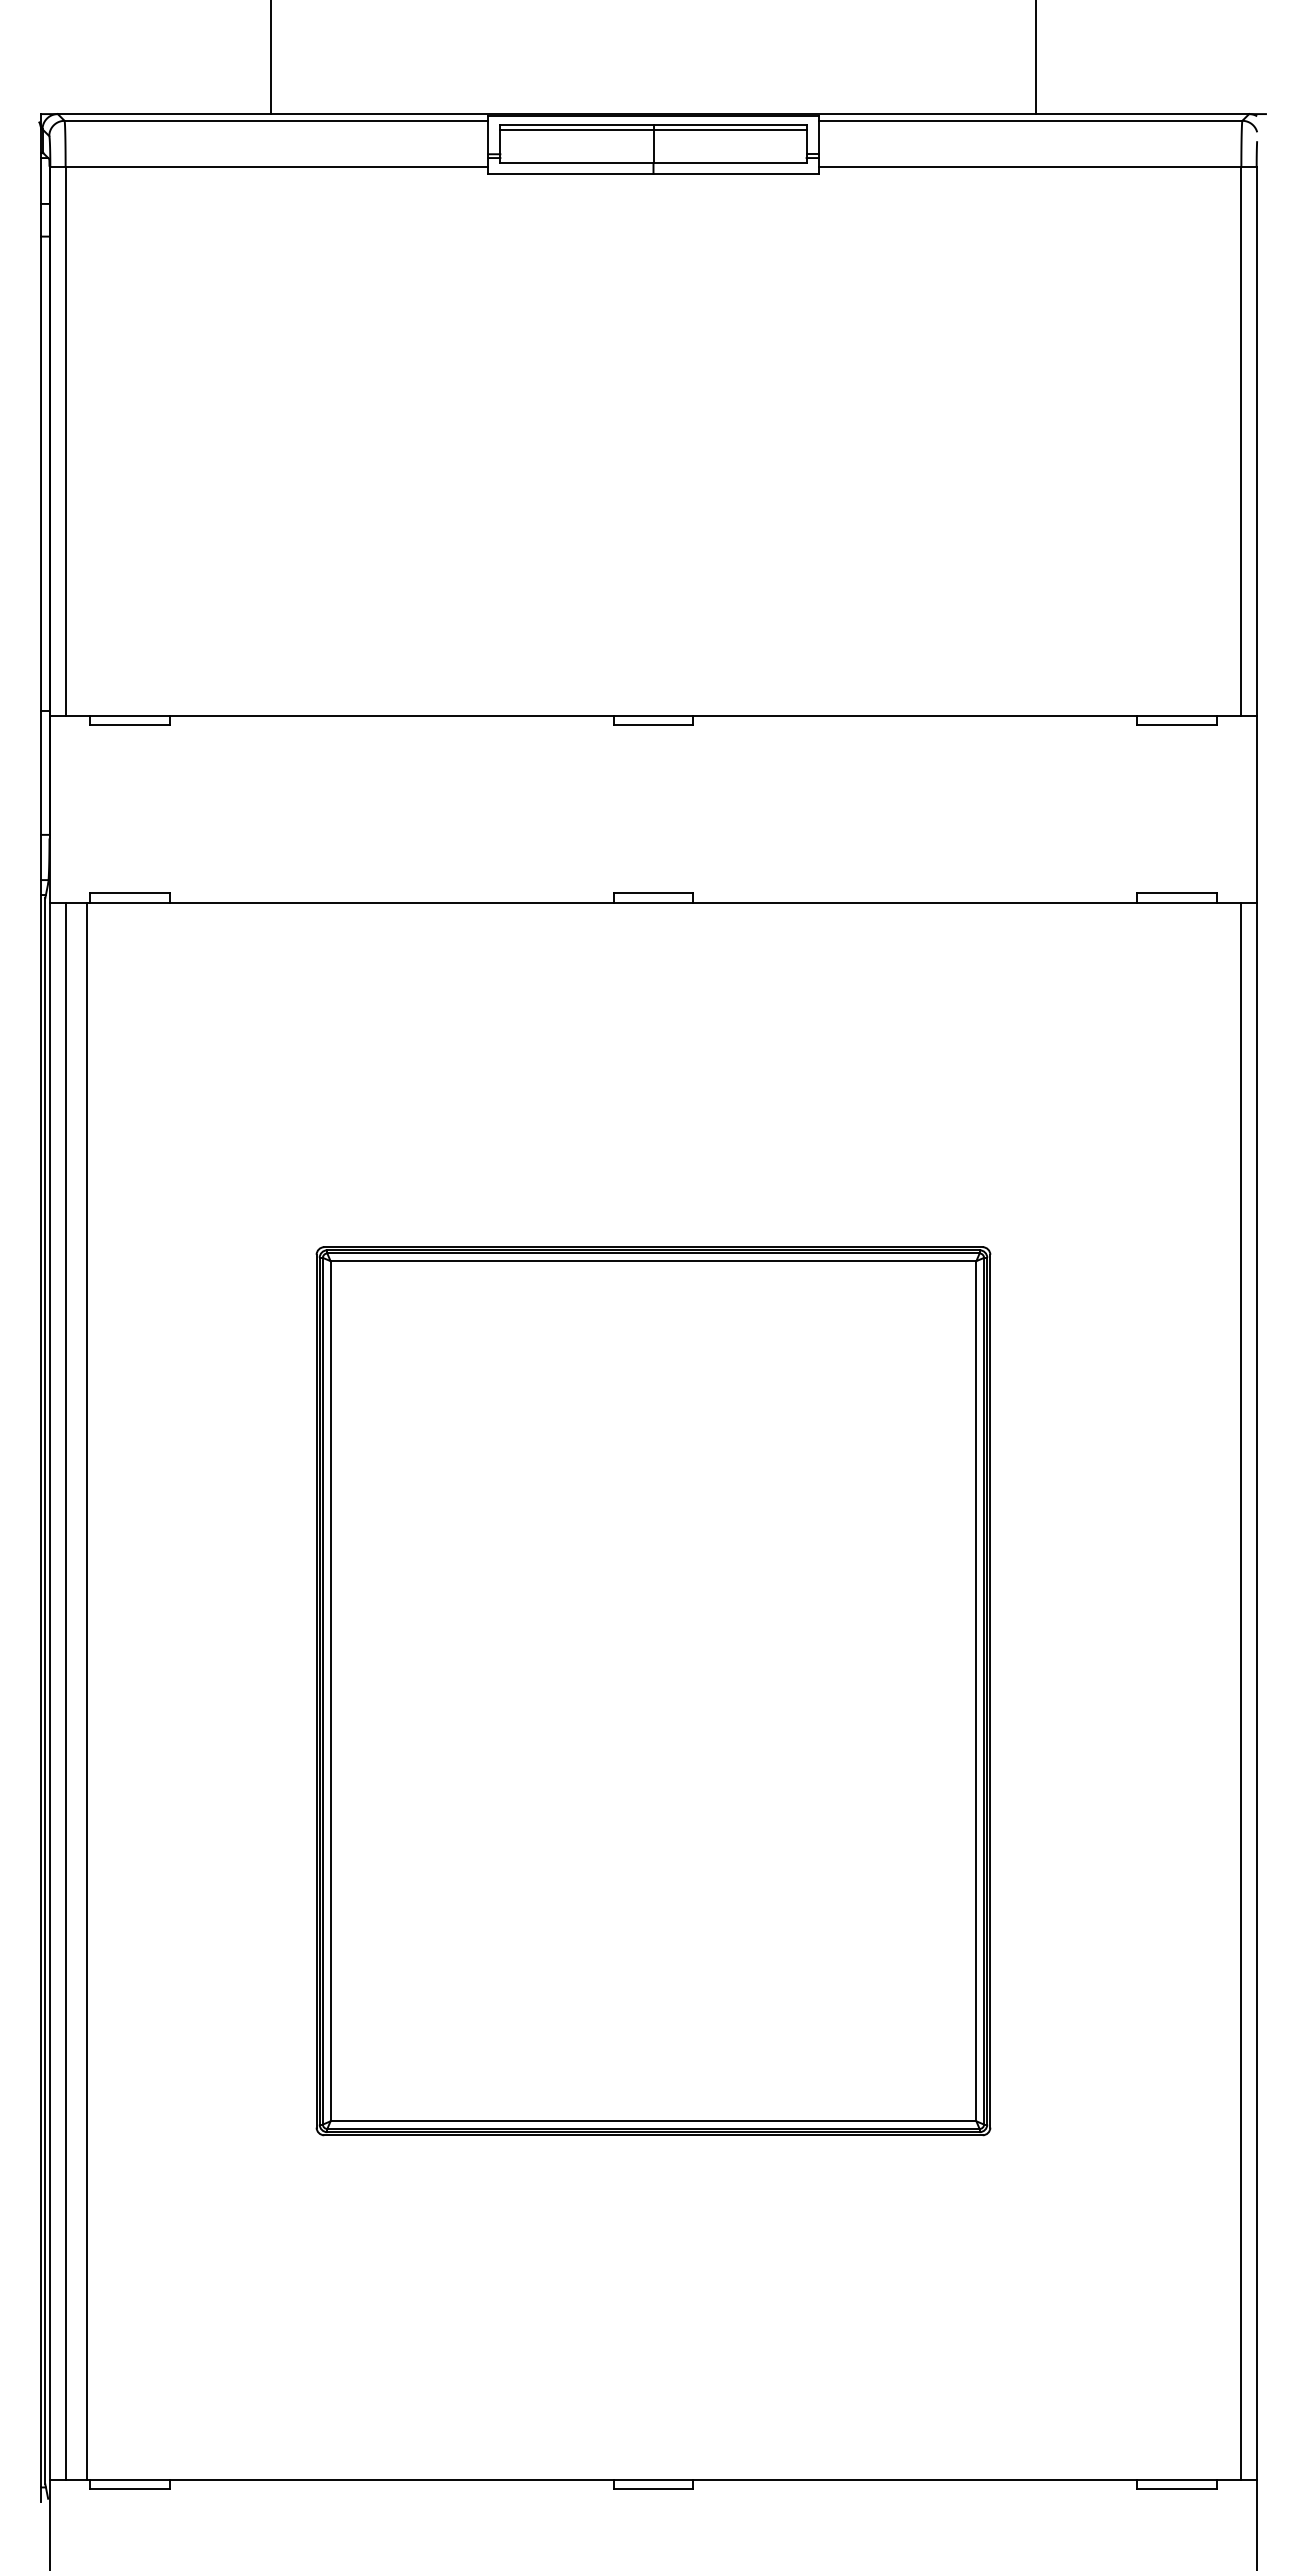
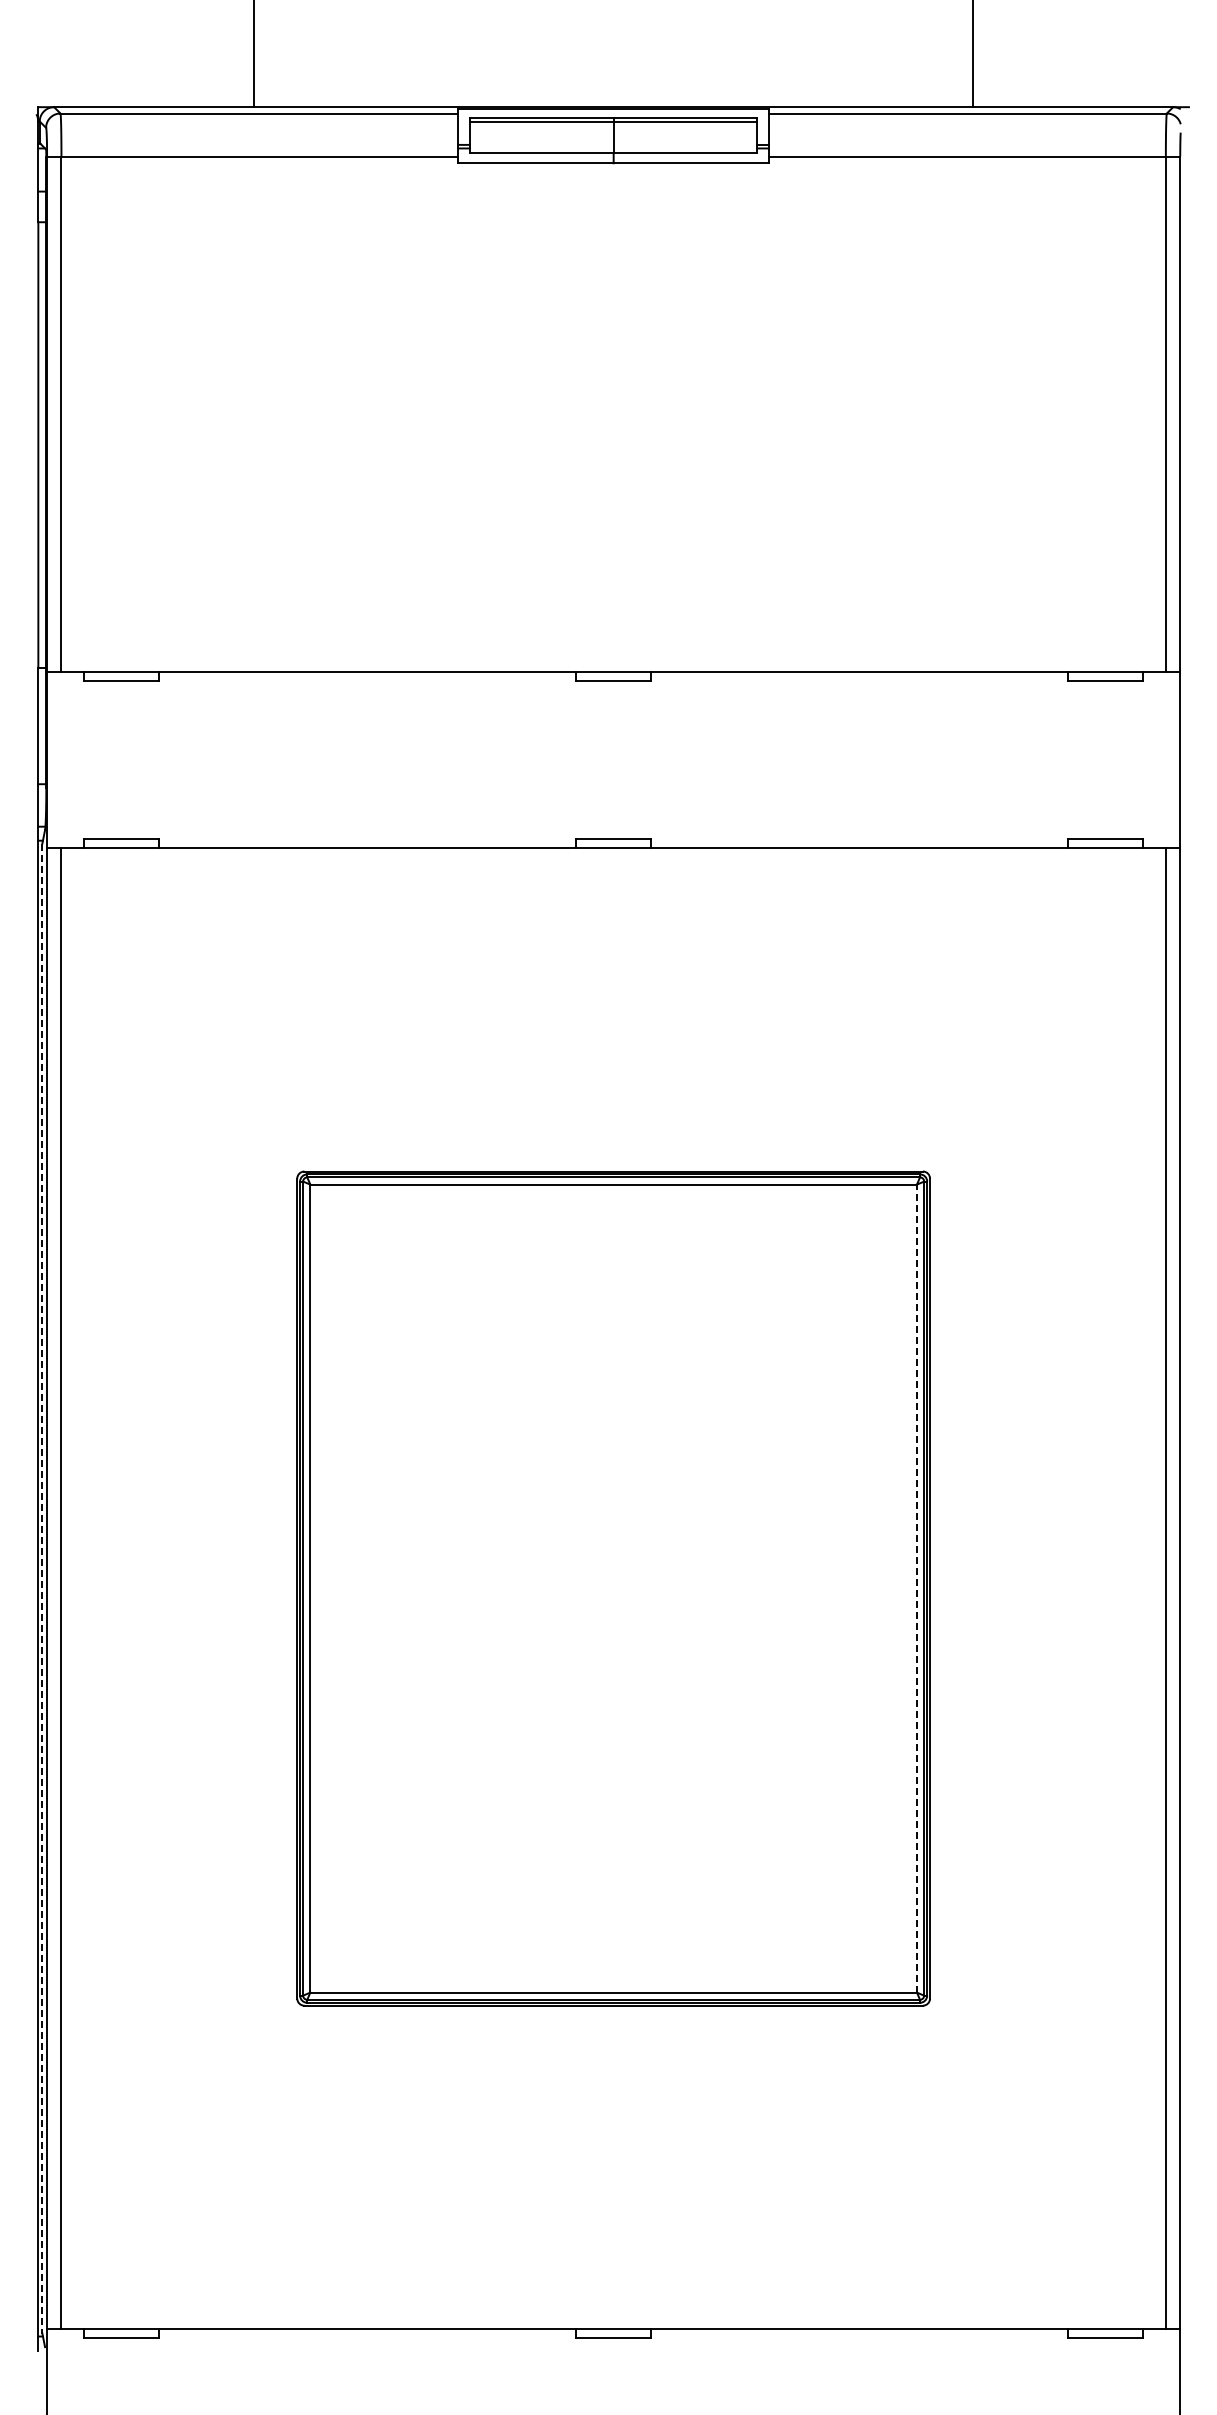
line: (86, 1691) -> (81, 1588), removed
line: (976, 1691) -> (917, 1588), solid -> dashed
line: (45, 1692) -> (42, 1589), solid -> dashed

